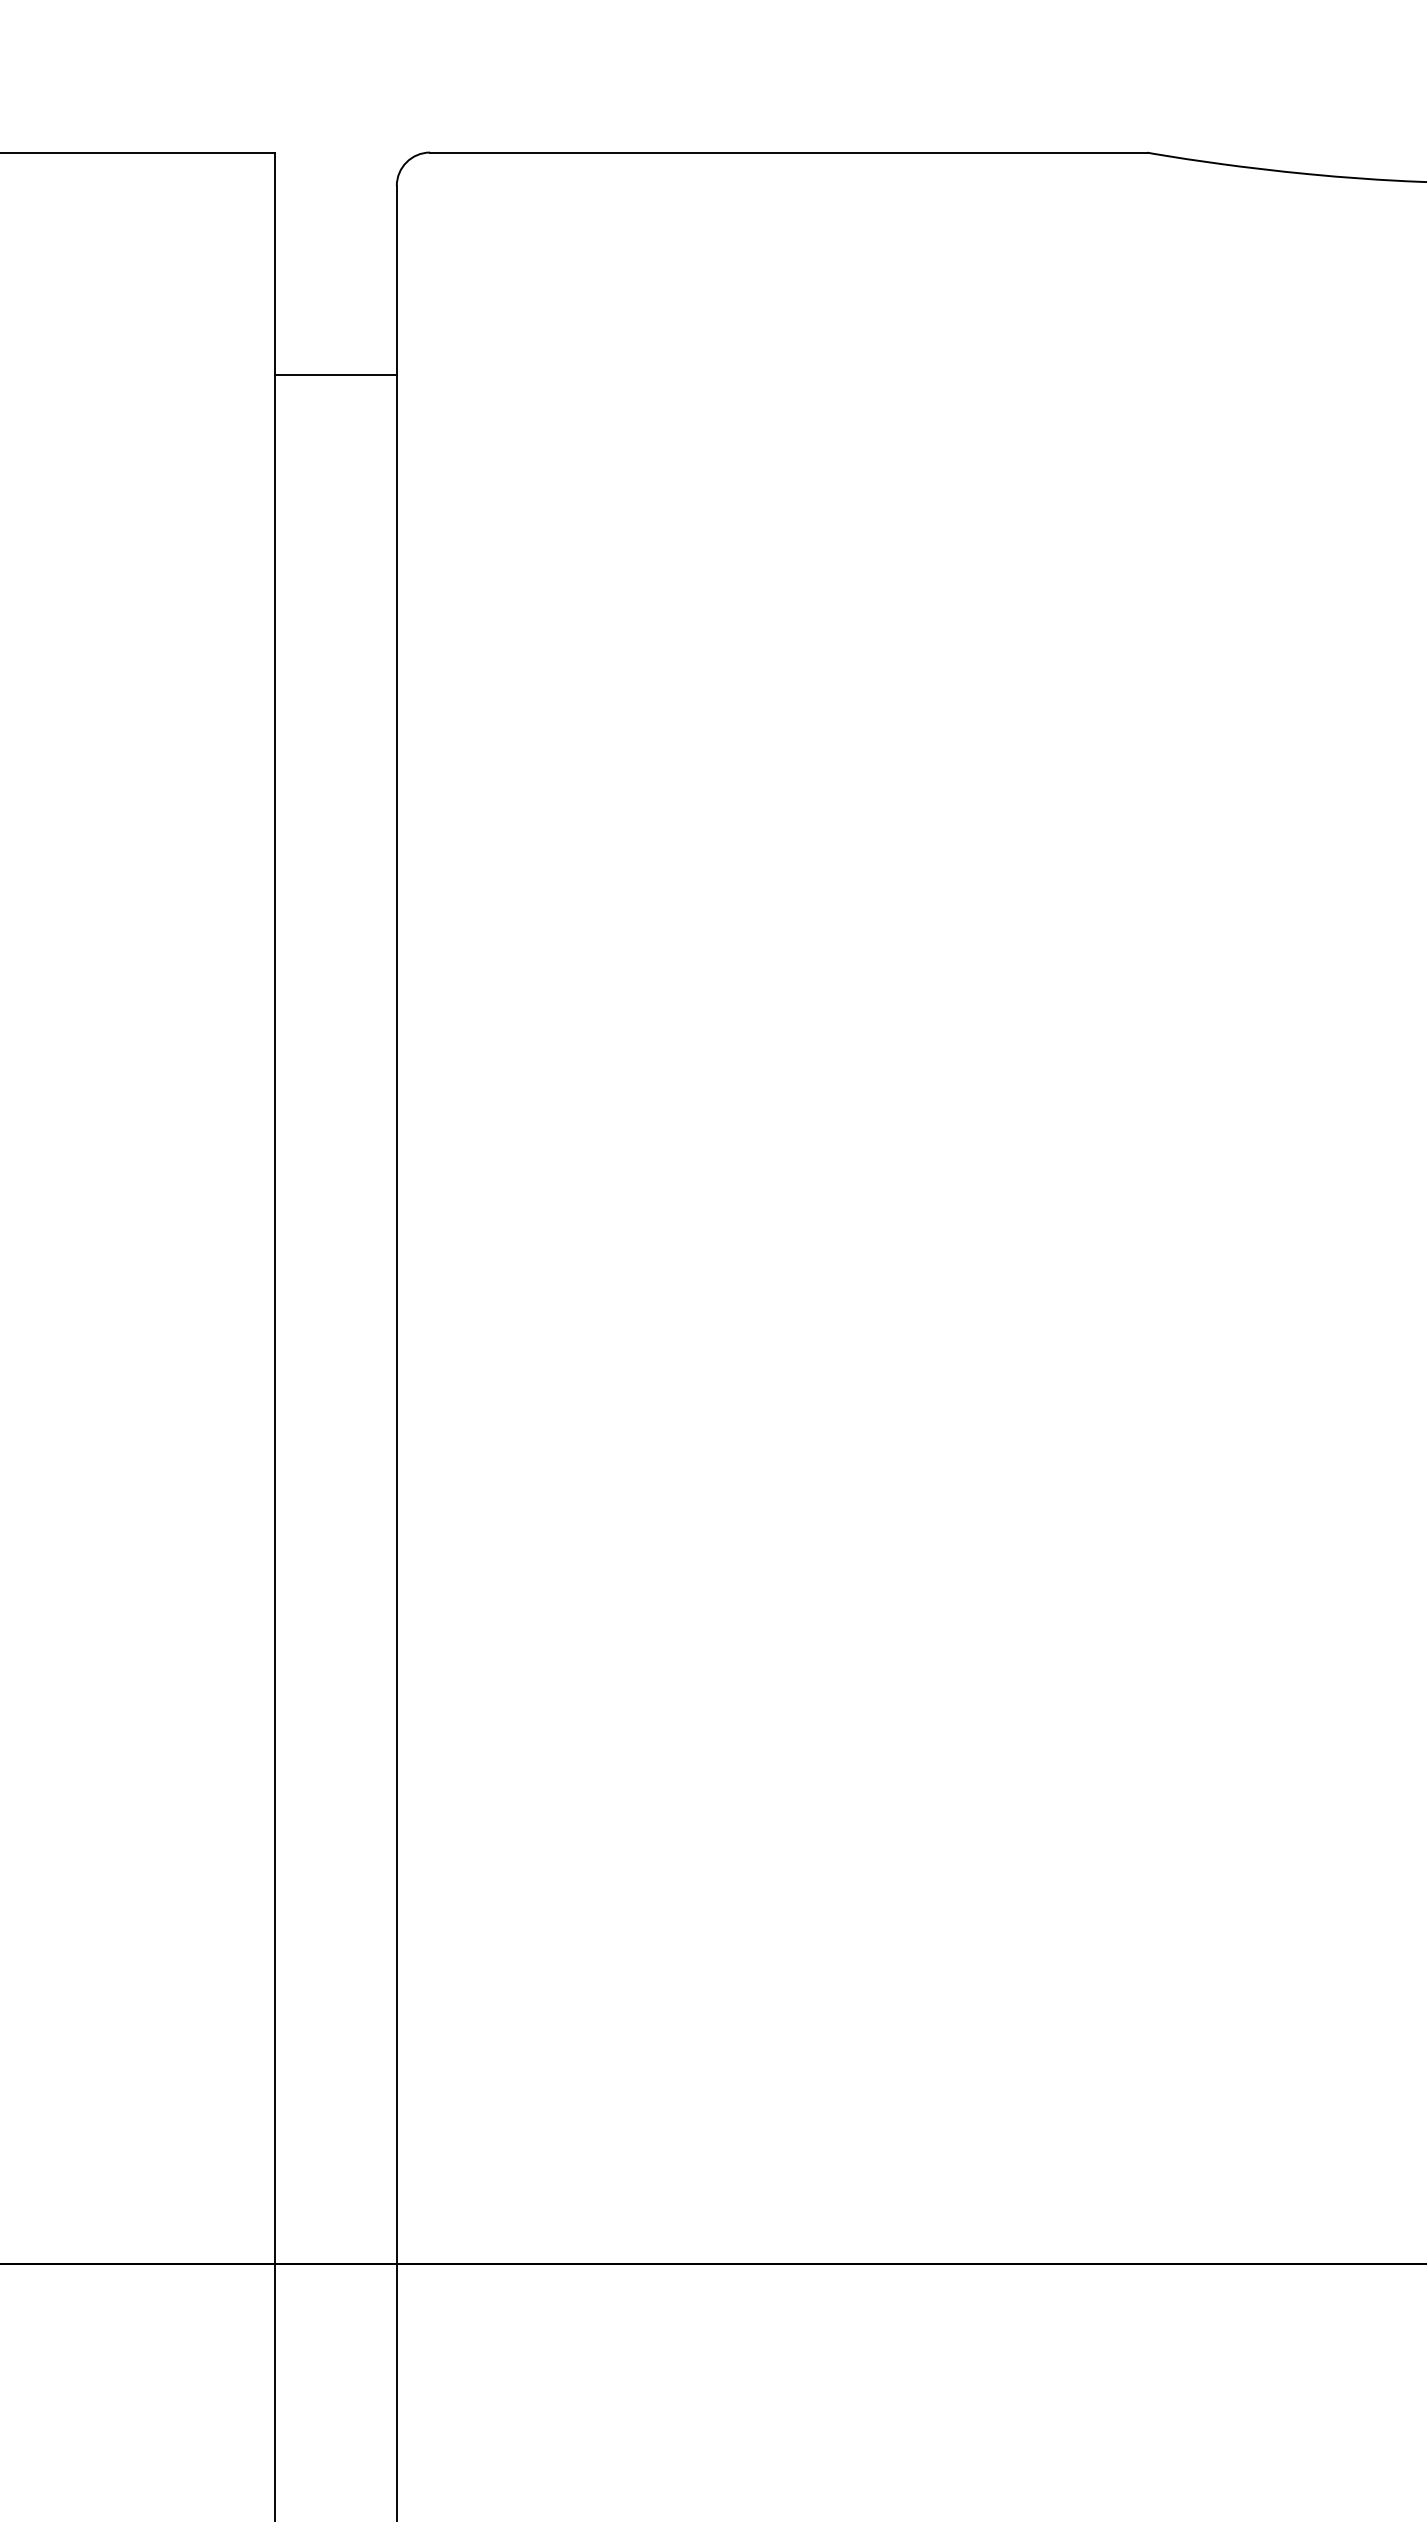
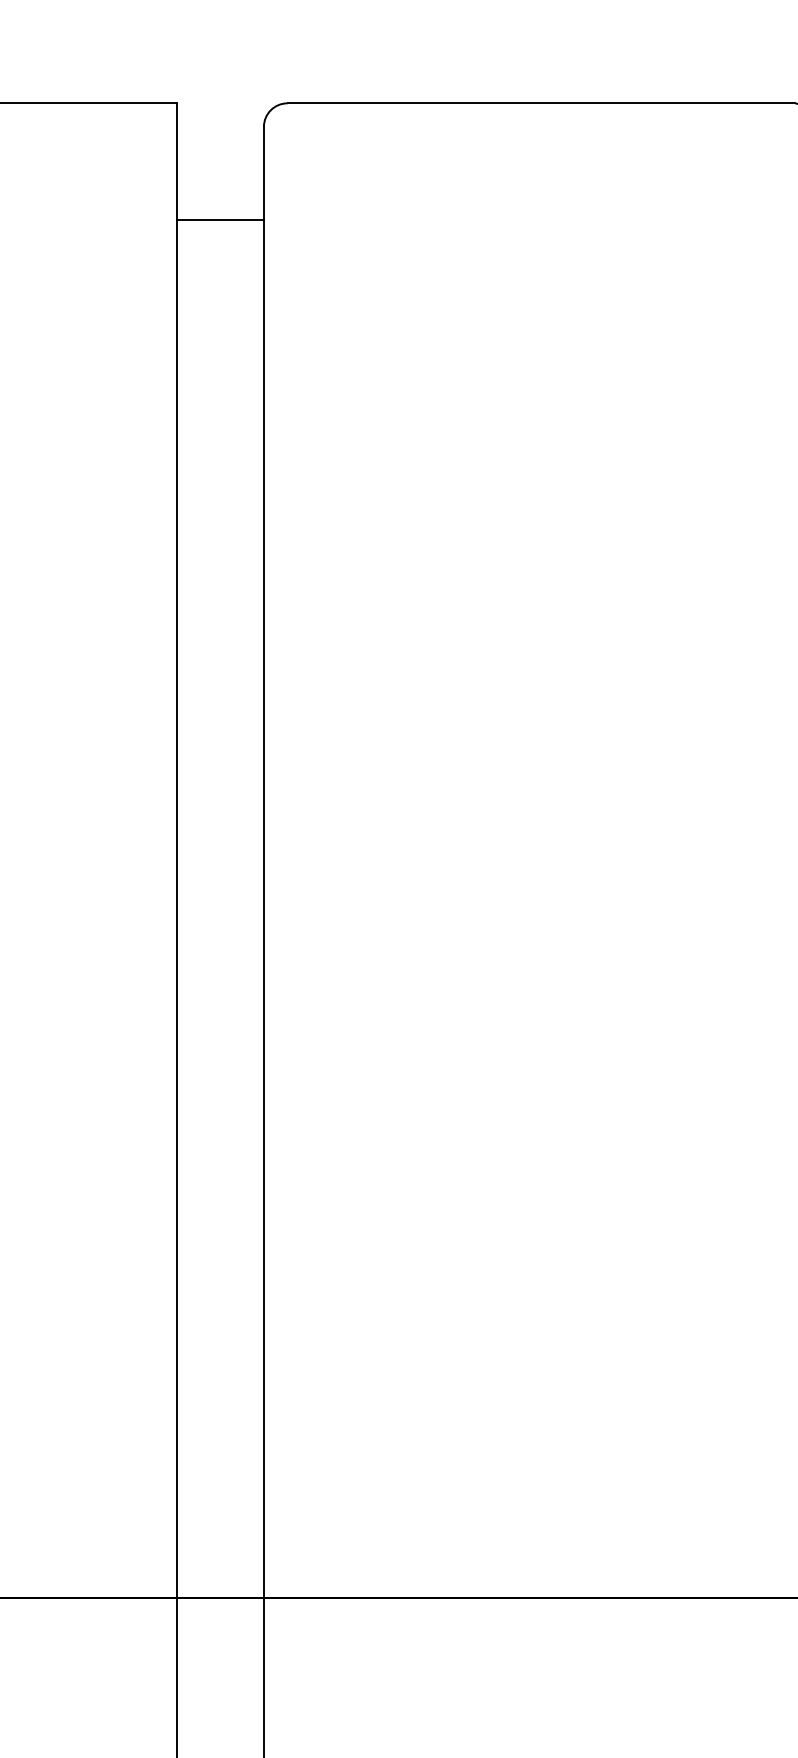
line: (335, 374) -> (220, 219), moved

